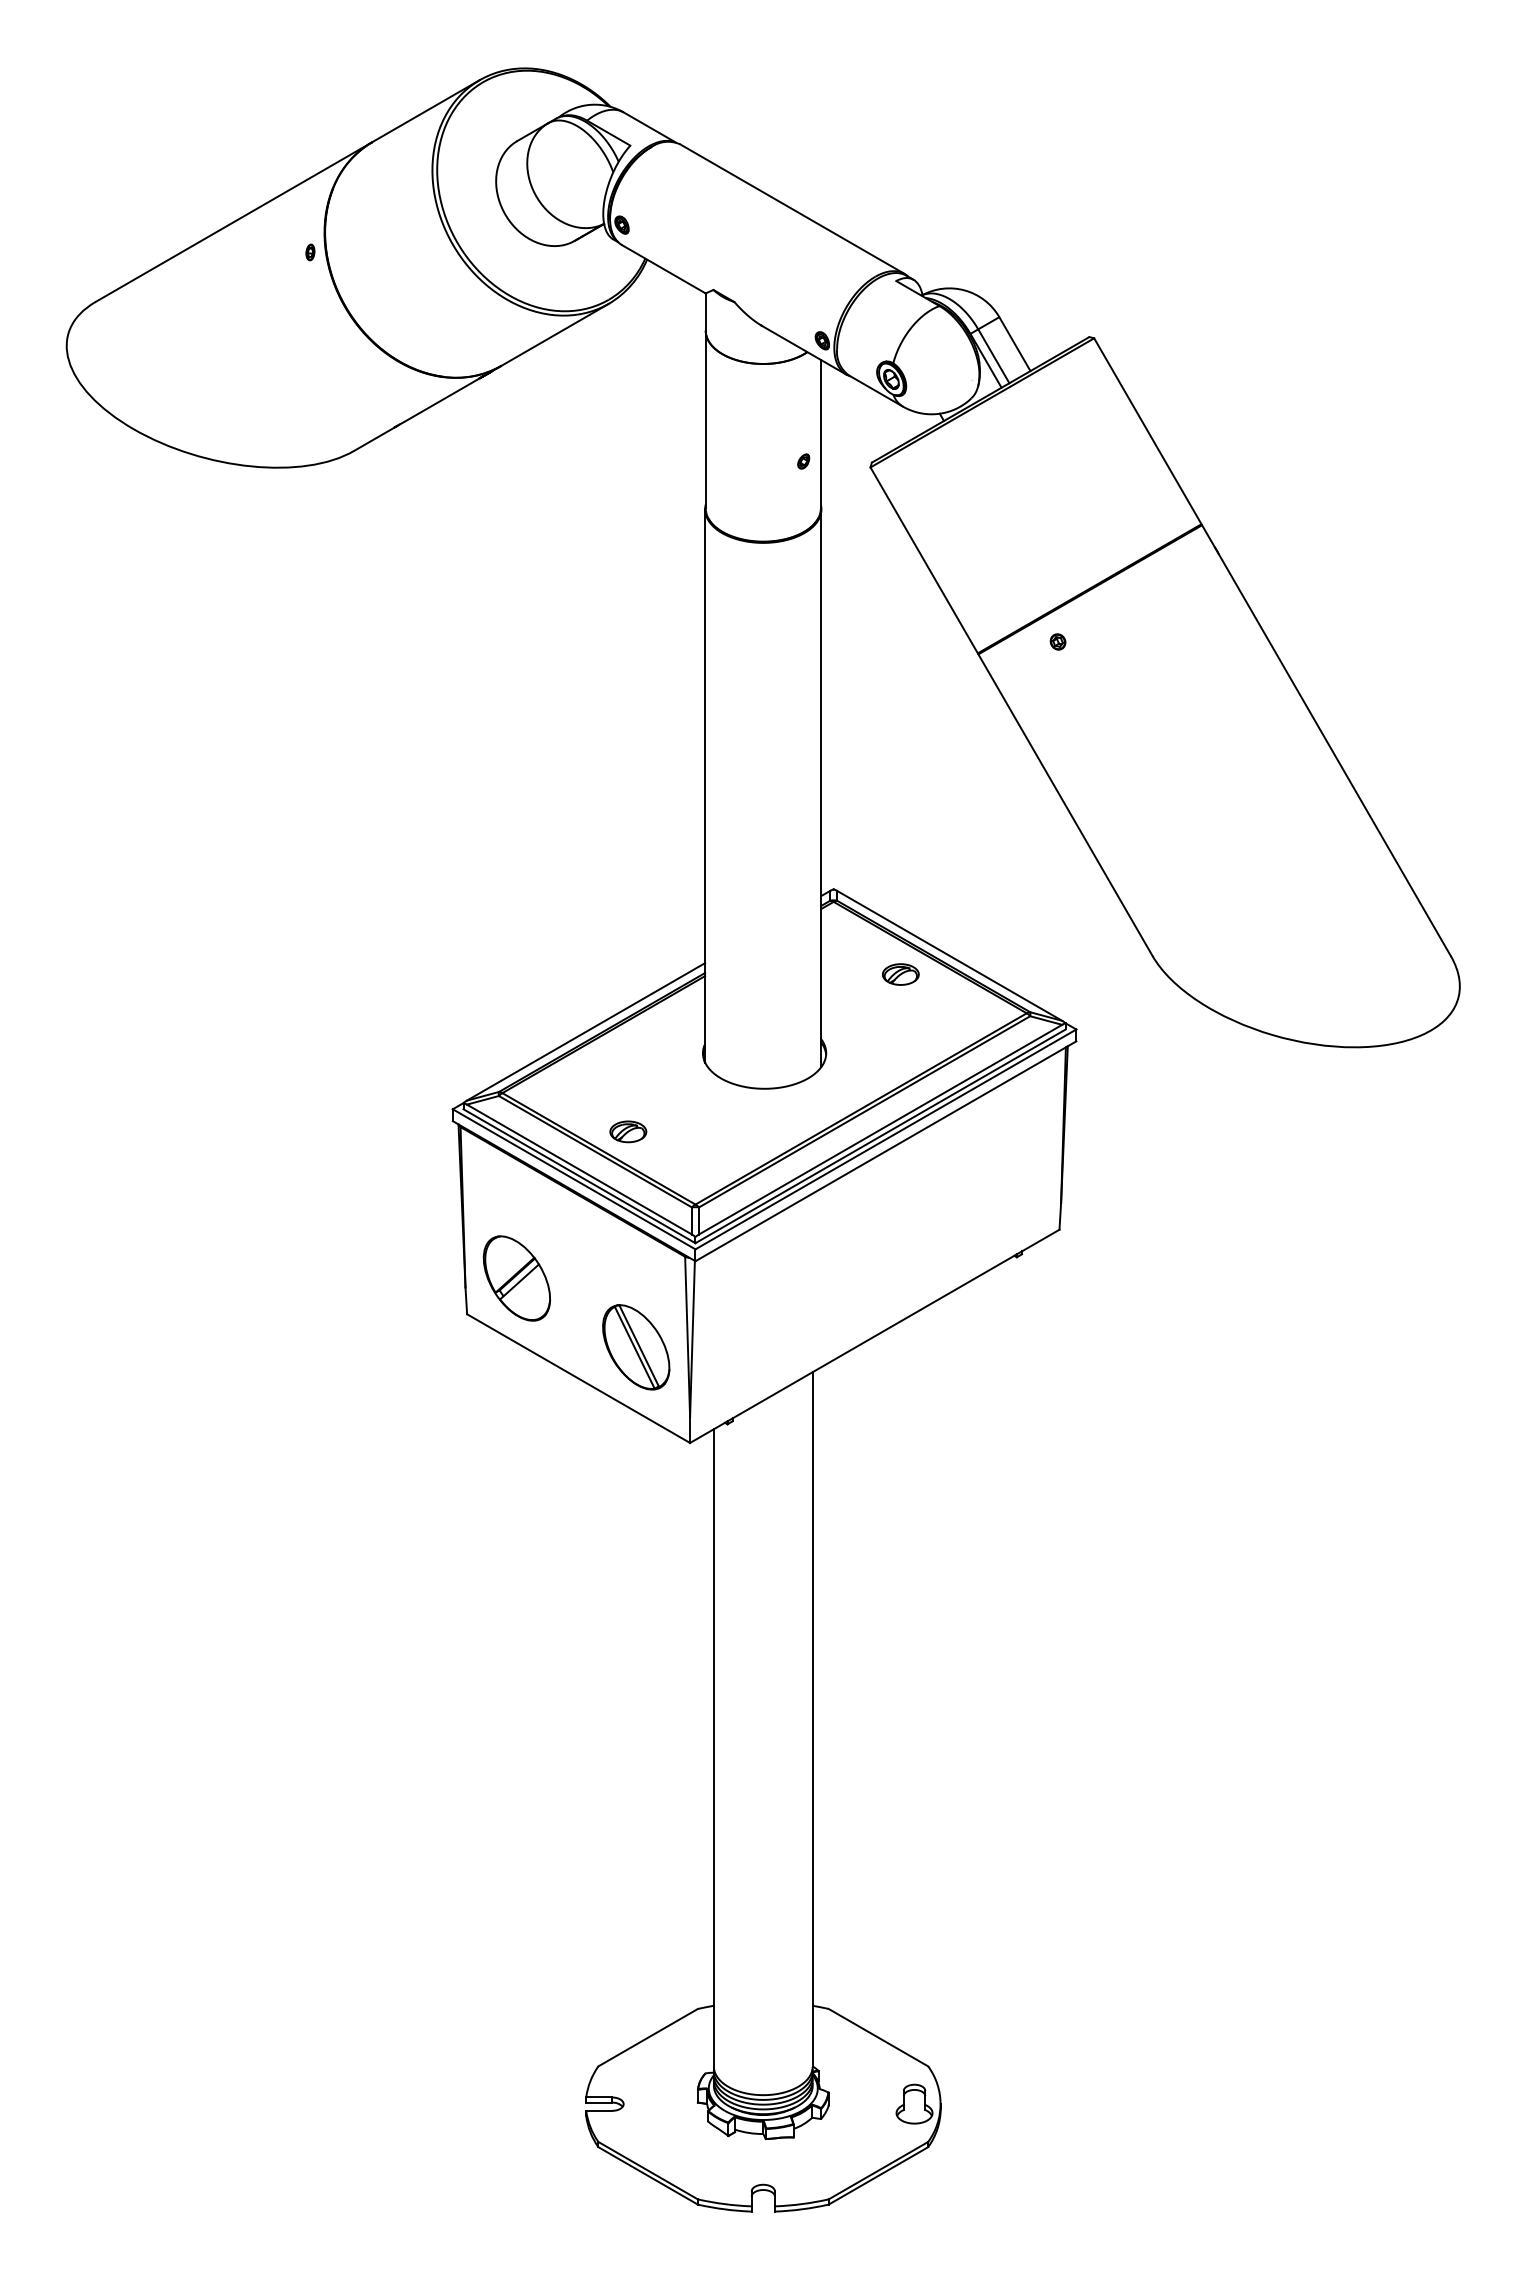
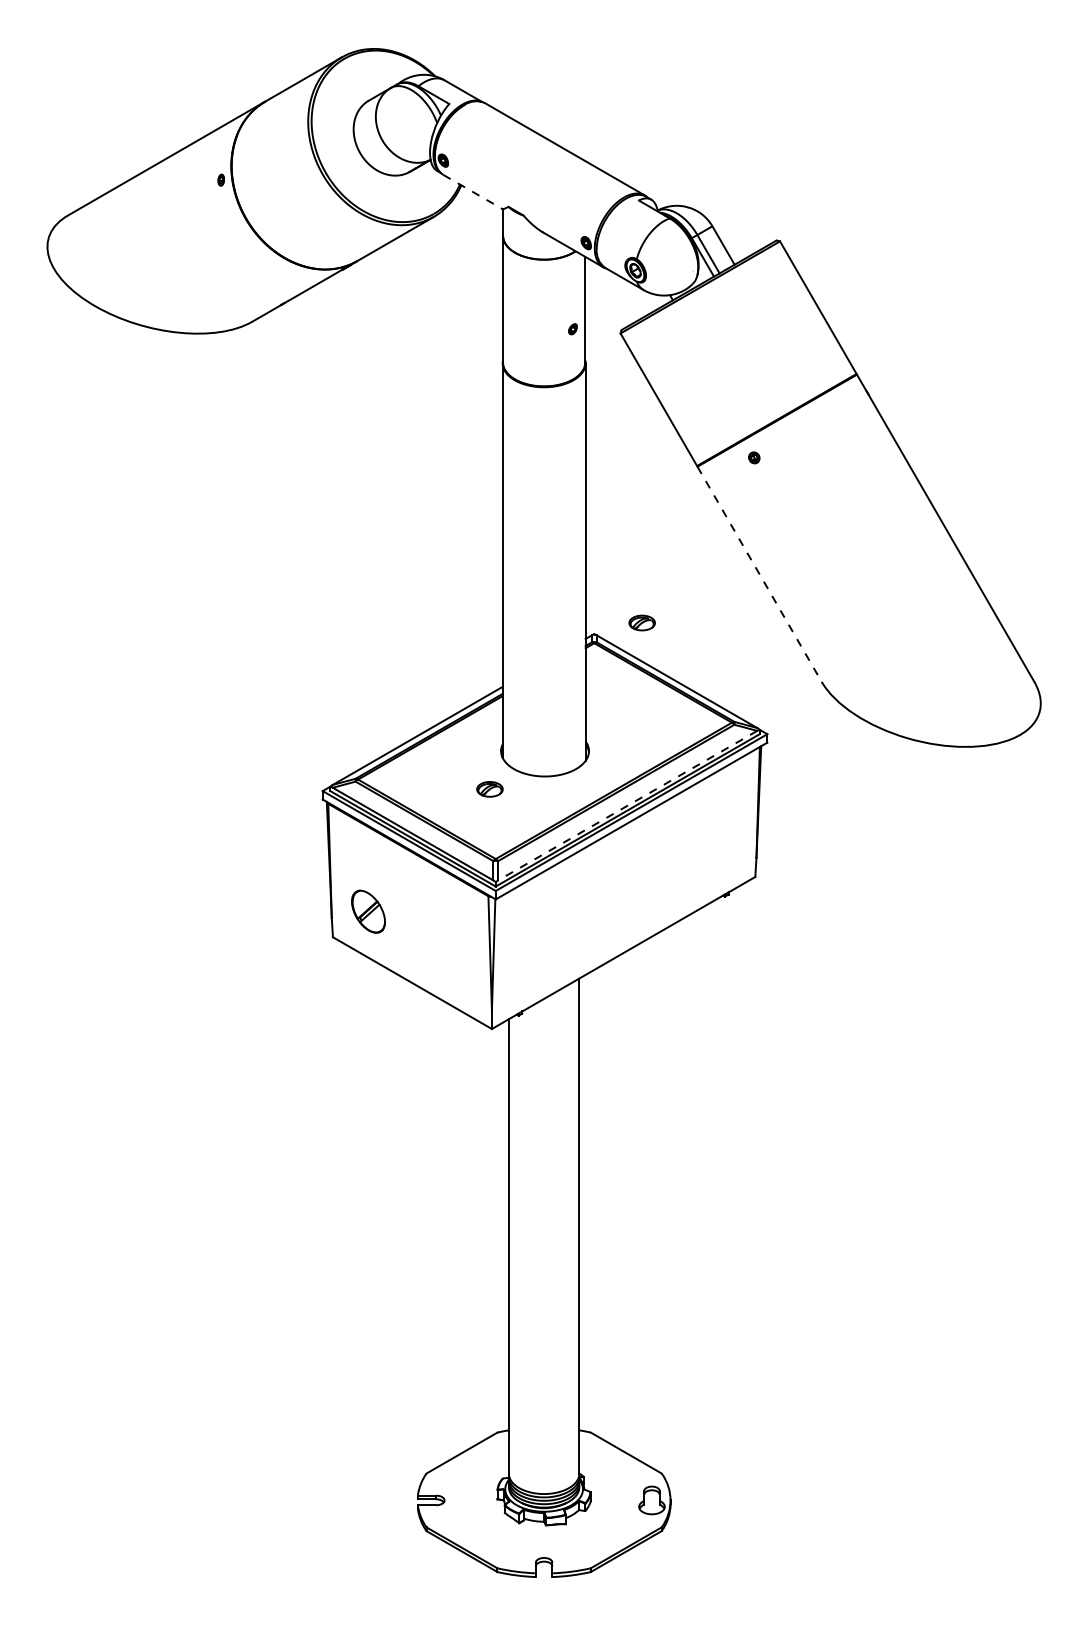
line: (664, 269) -> (473, 192), solid -> dashed
line: (1065, 805) -> (759, 574), solid -> dashed
part: (900, 974) -> (641, 622), moved
line: (880, 1129) -> (627, 805), solid -> dashed
part: (628, 1131) -> (490, 789), moved
part: (516, 1278) -> (368, 911), size x0.7
part: (636, 1347) -> (453, 960), removed

